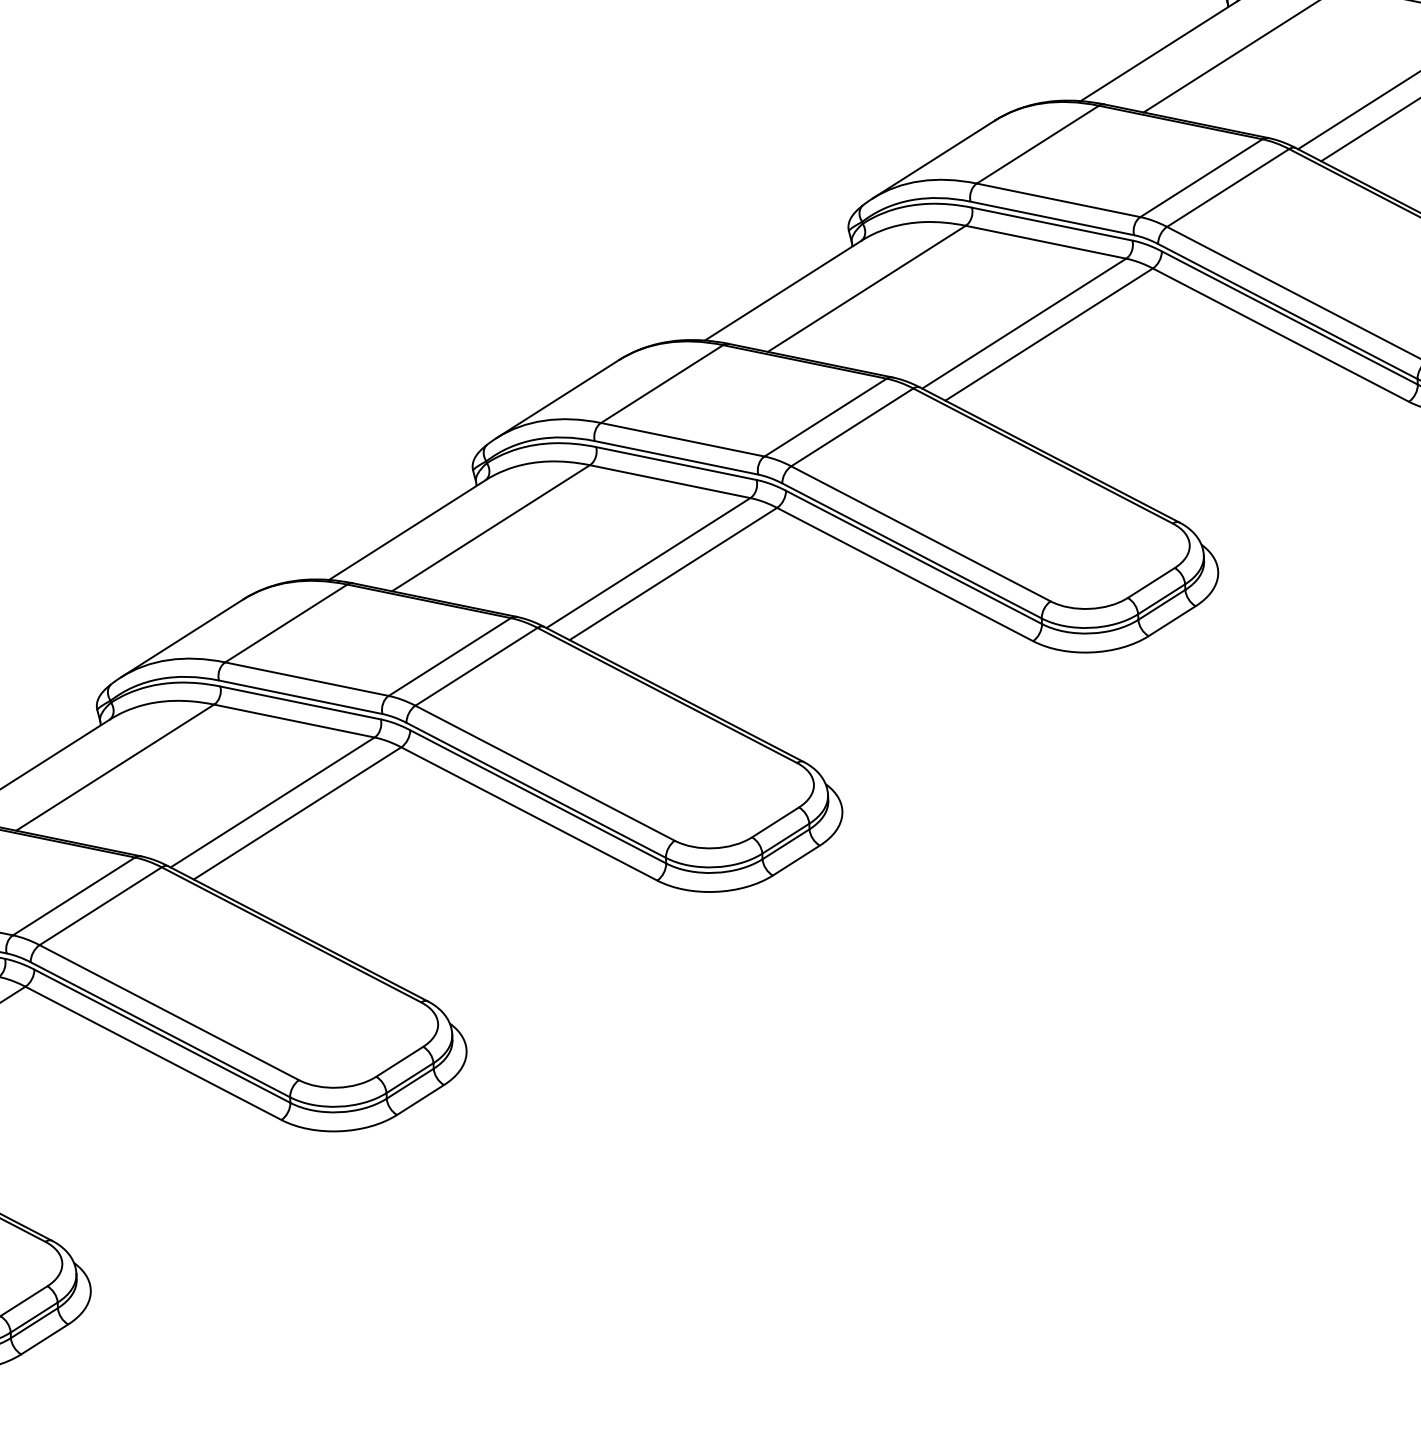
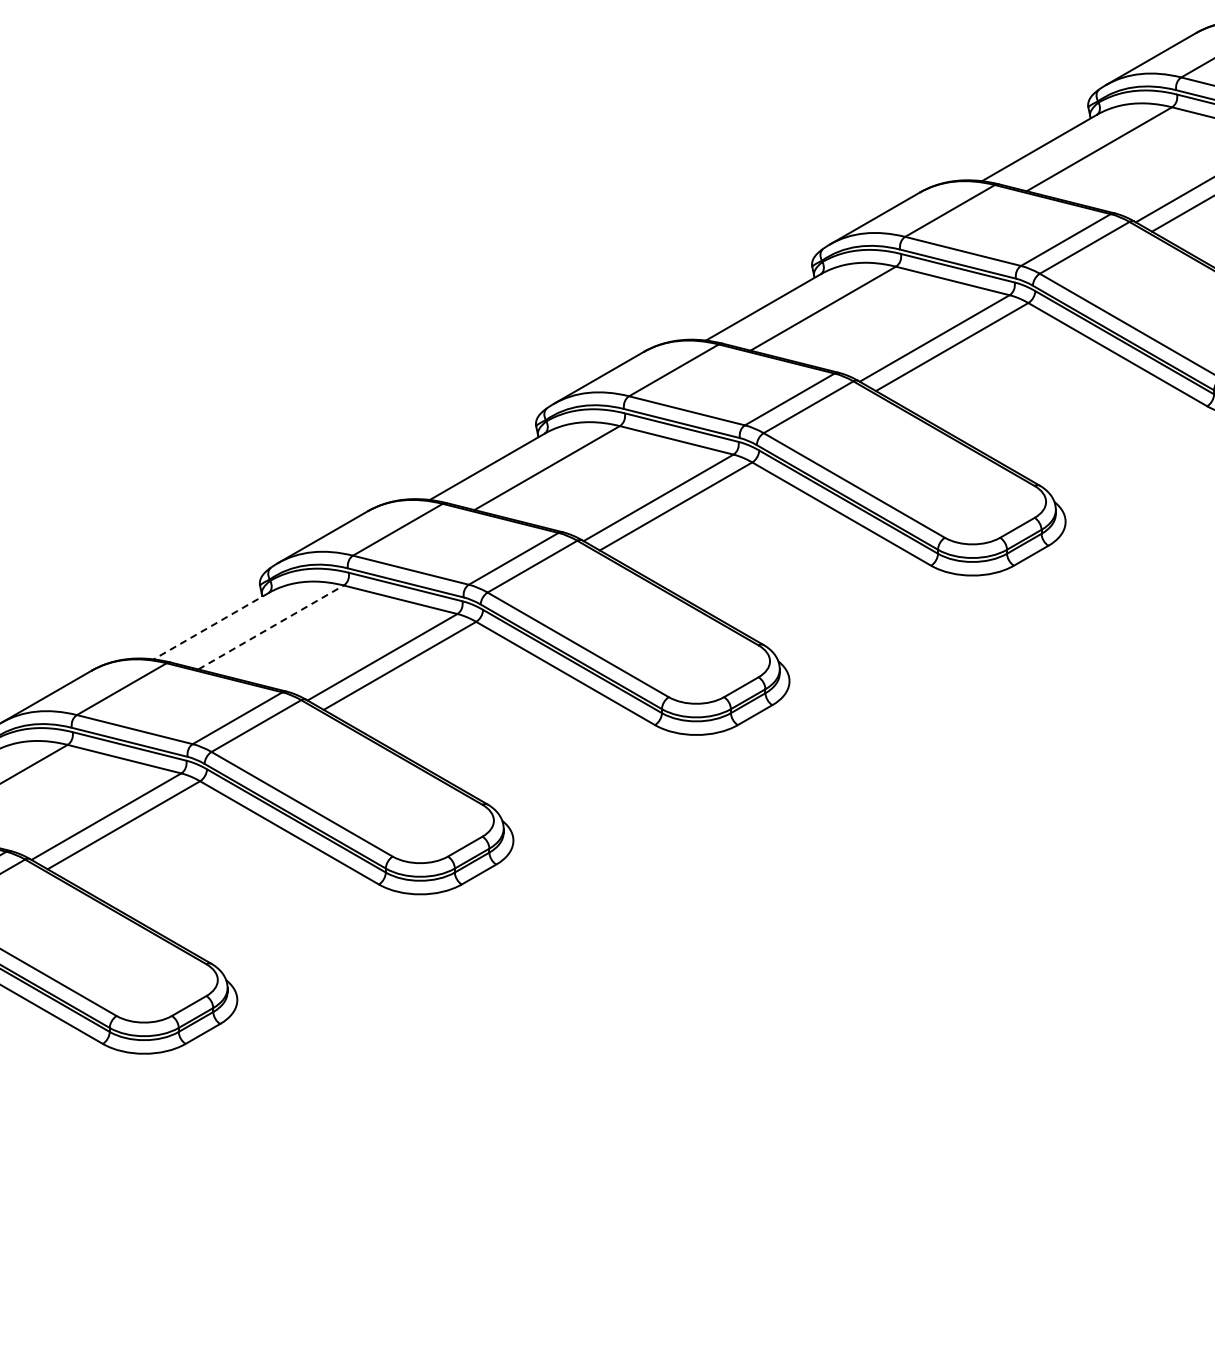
line: (491, 528) -> (271, 627), solid -> dashed
line: (406, 530) -> (210, 626), solid -> dashed

